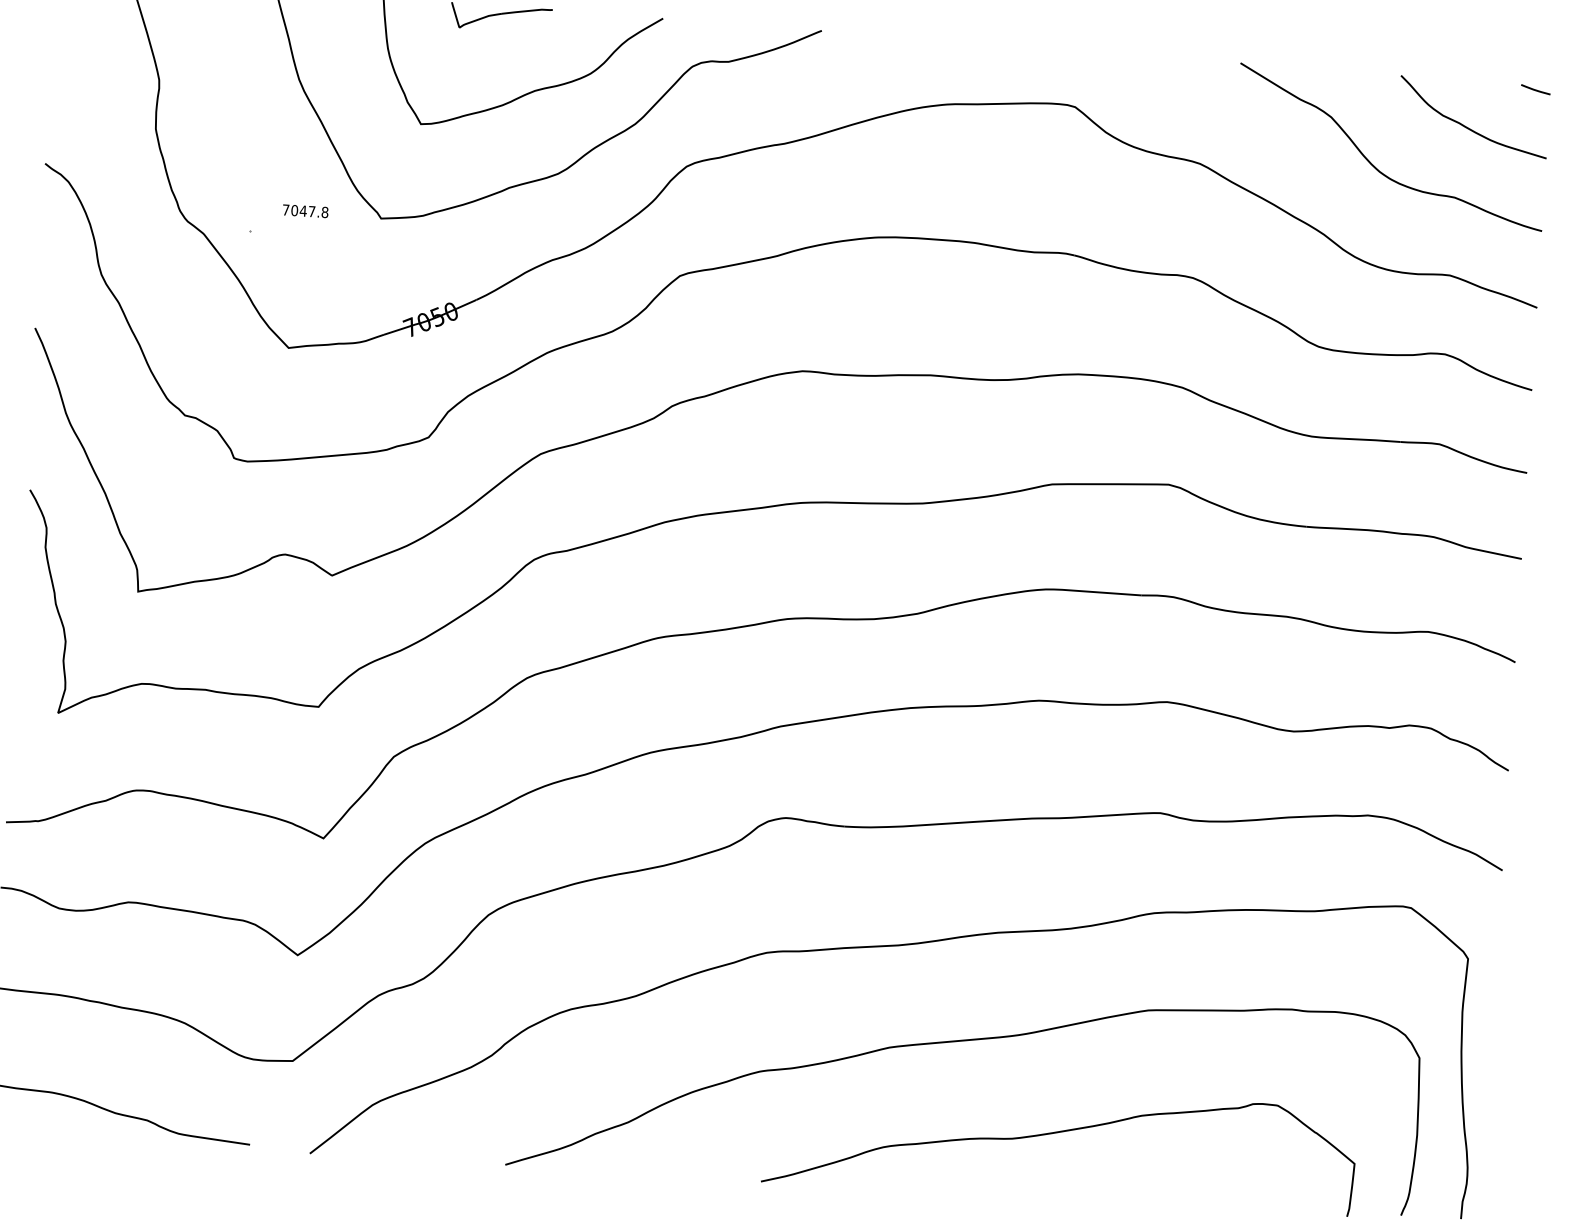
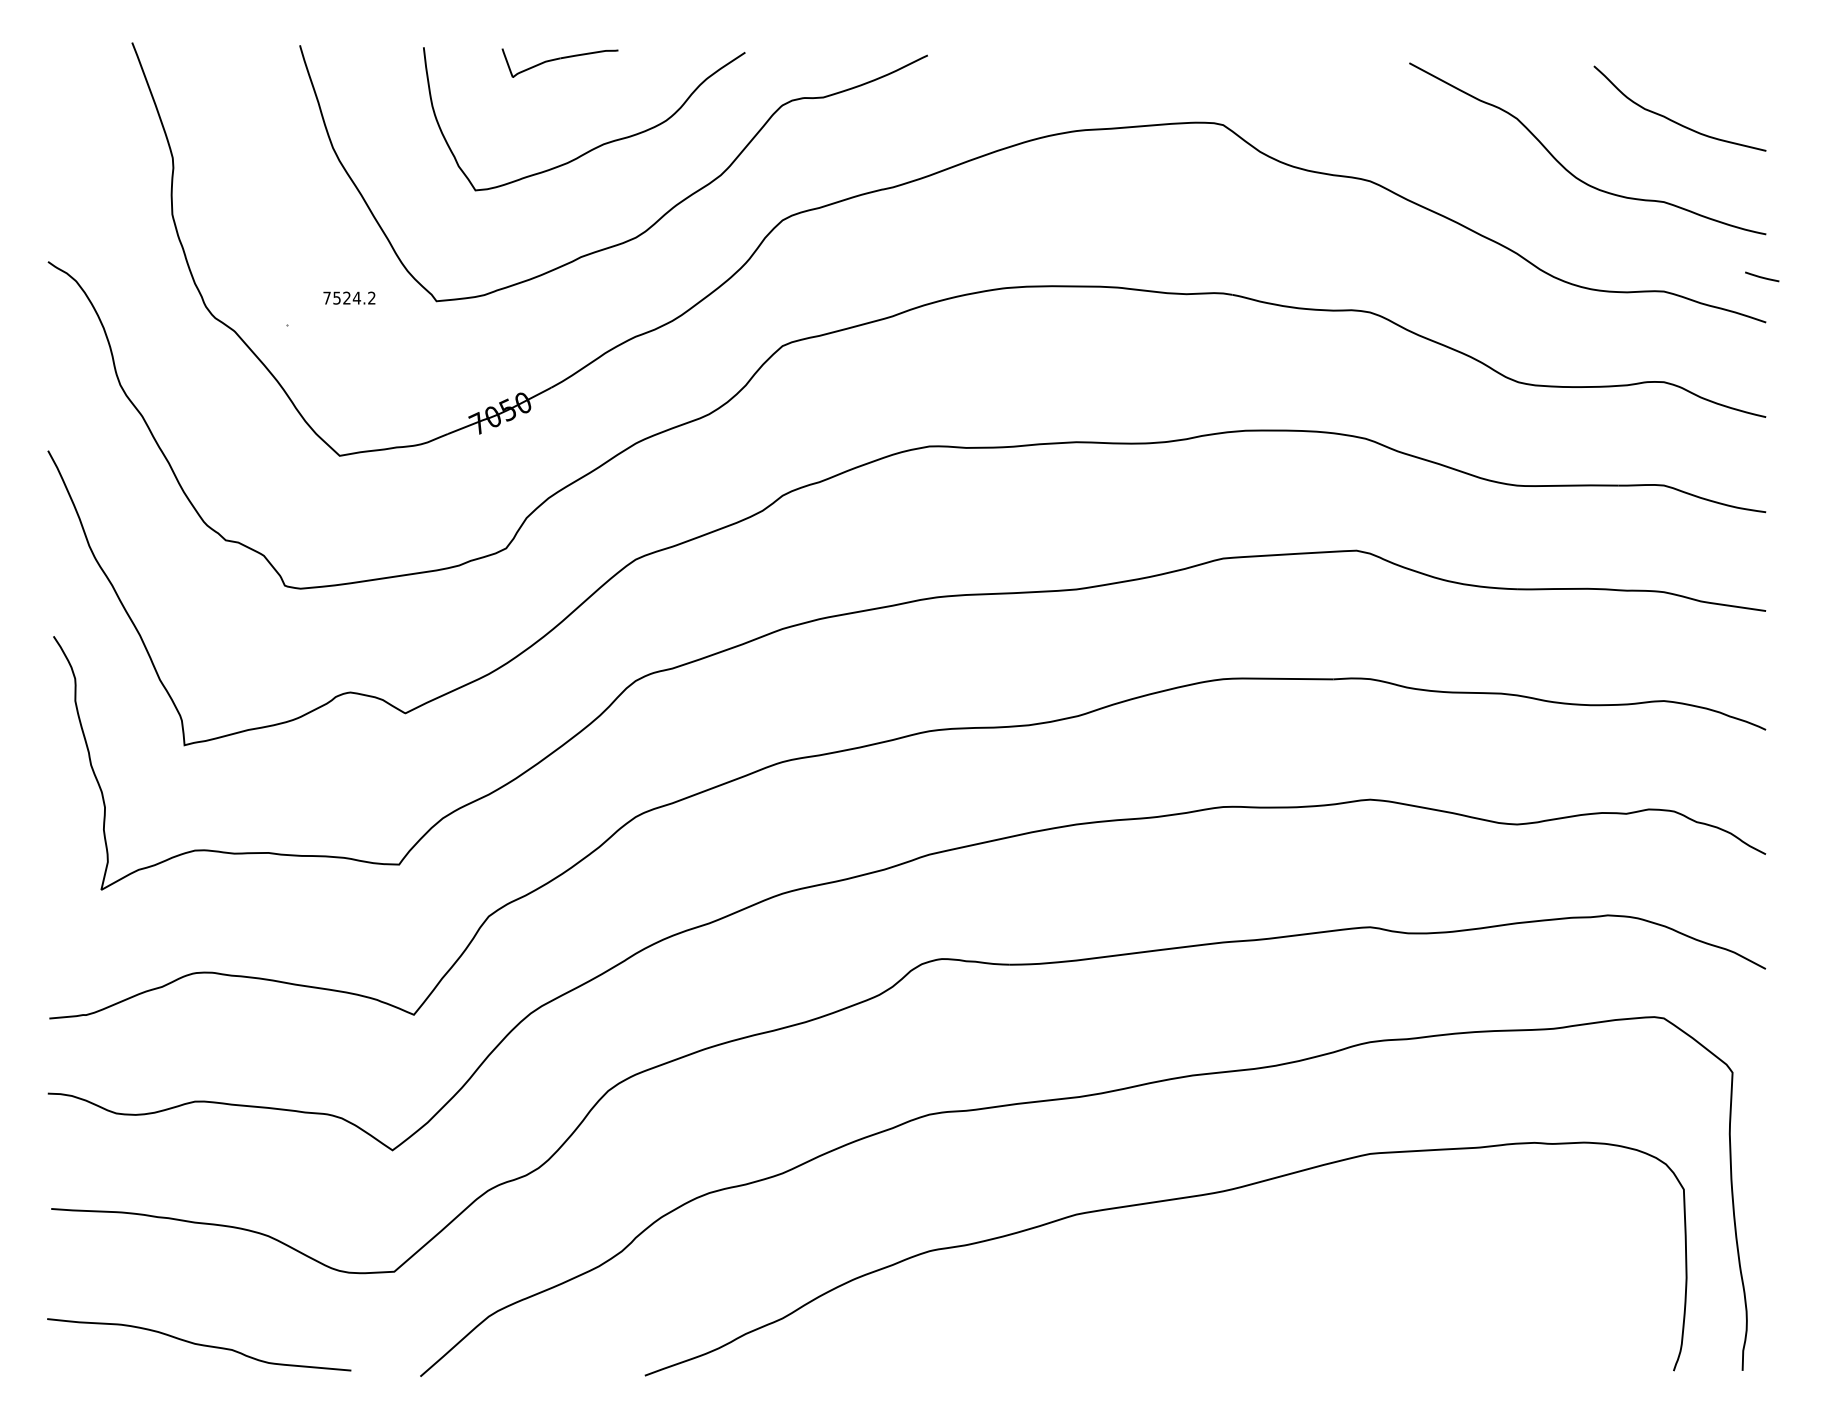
line: (1536, 89) -> (1762, 276), moved
text: (309, 210) -> (354, 297), 7047.8 -> 7524.2
curve: (1055, 1133) -> (1272, 1301), removed

